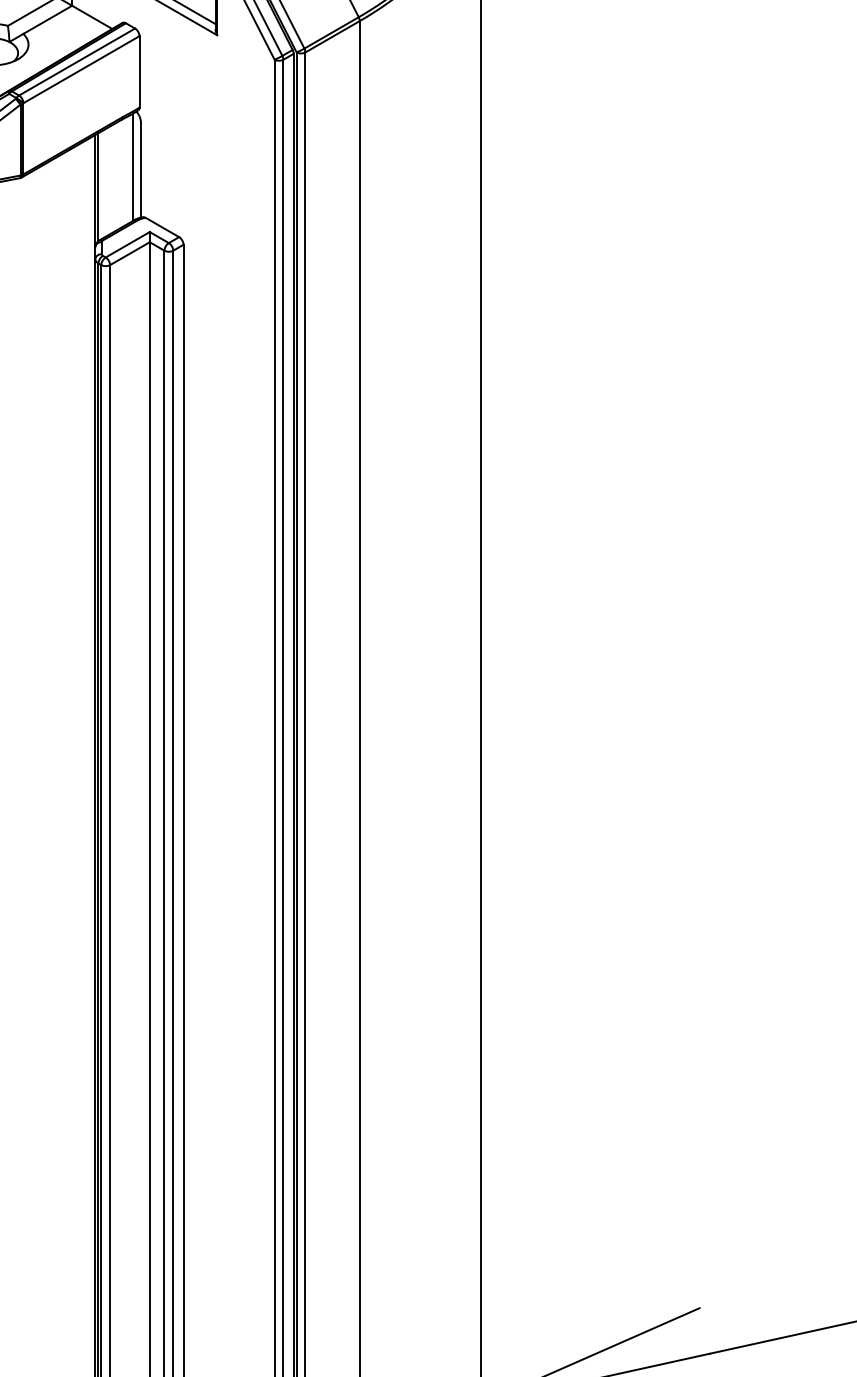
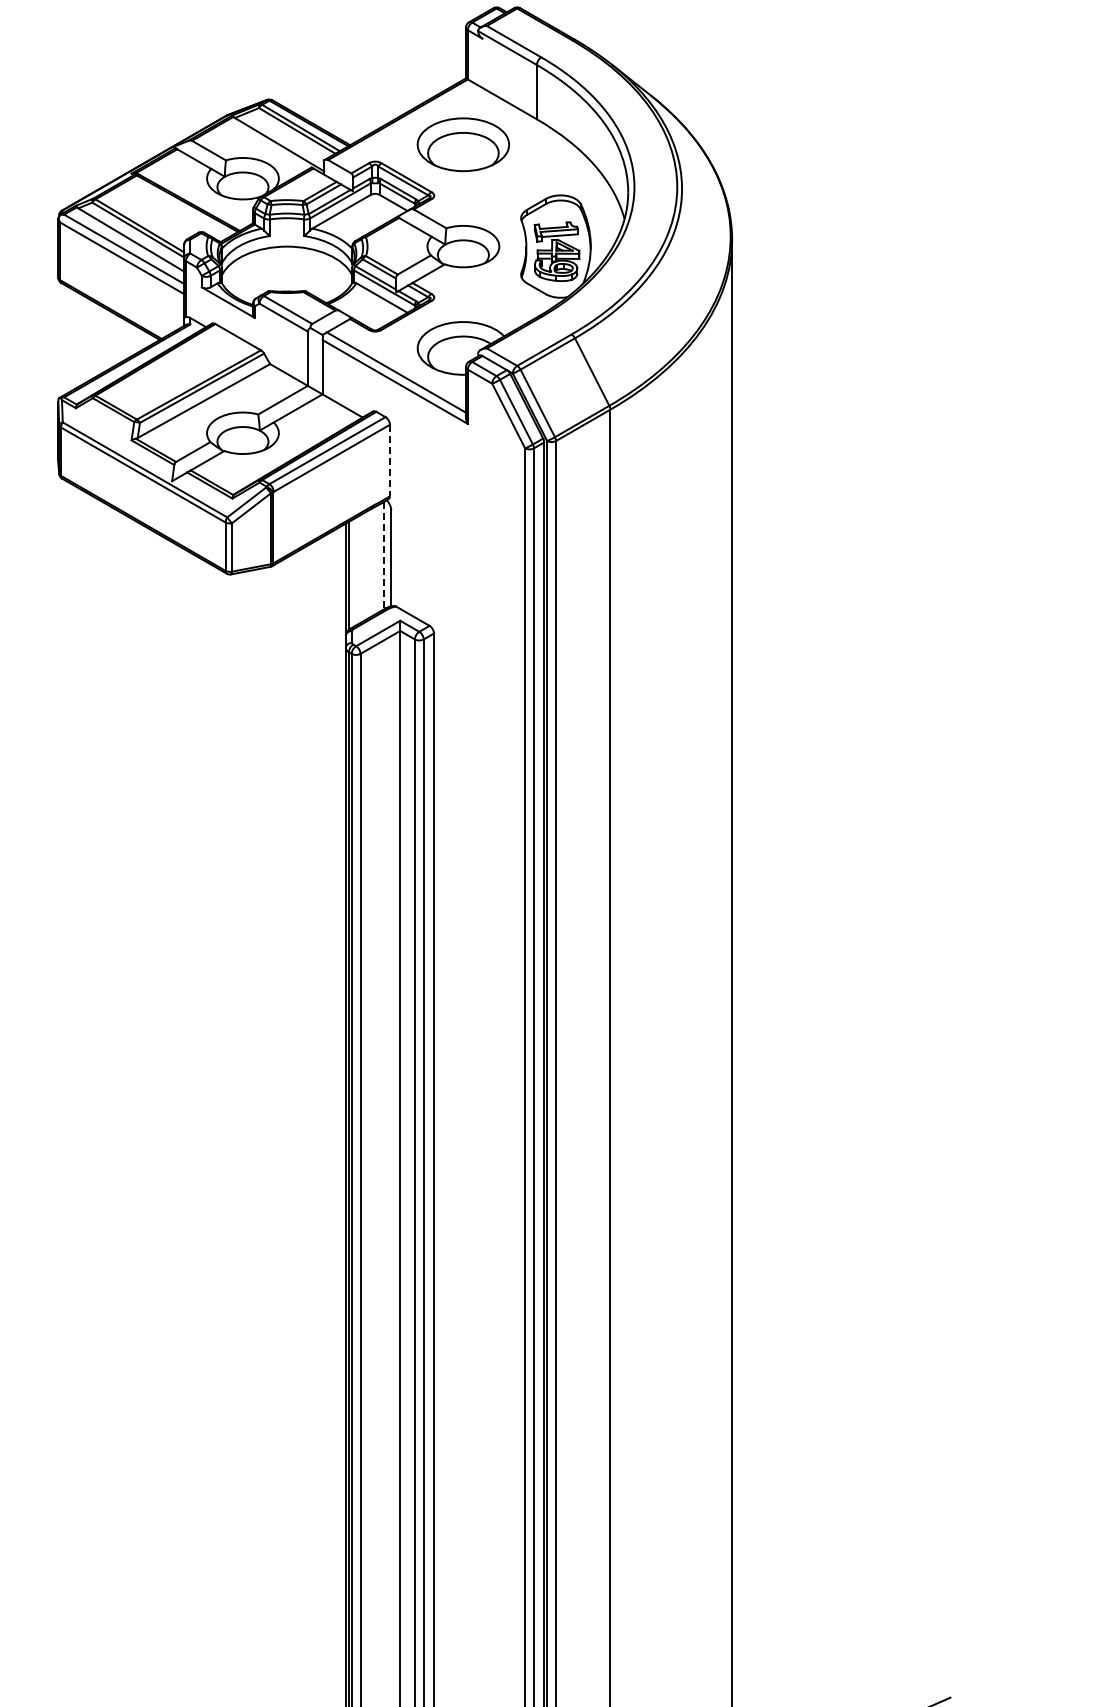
line: (139, 71) -> (389, 460), solid -> dashed
line: (133, 166) -> (383, 555), solid -> dashed

